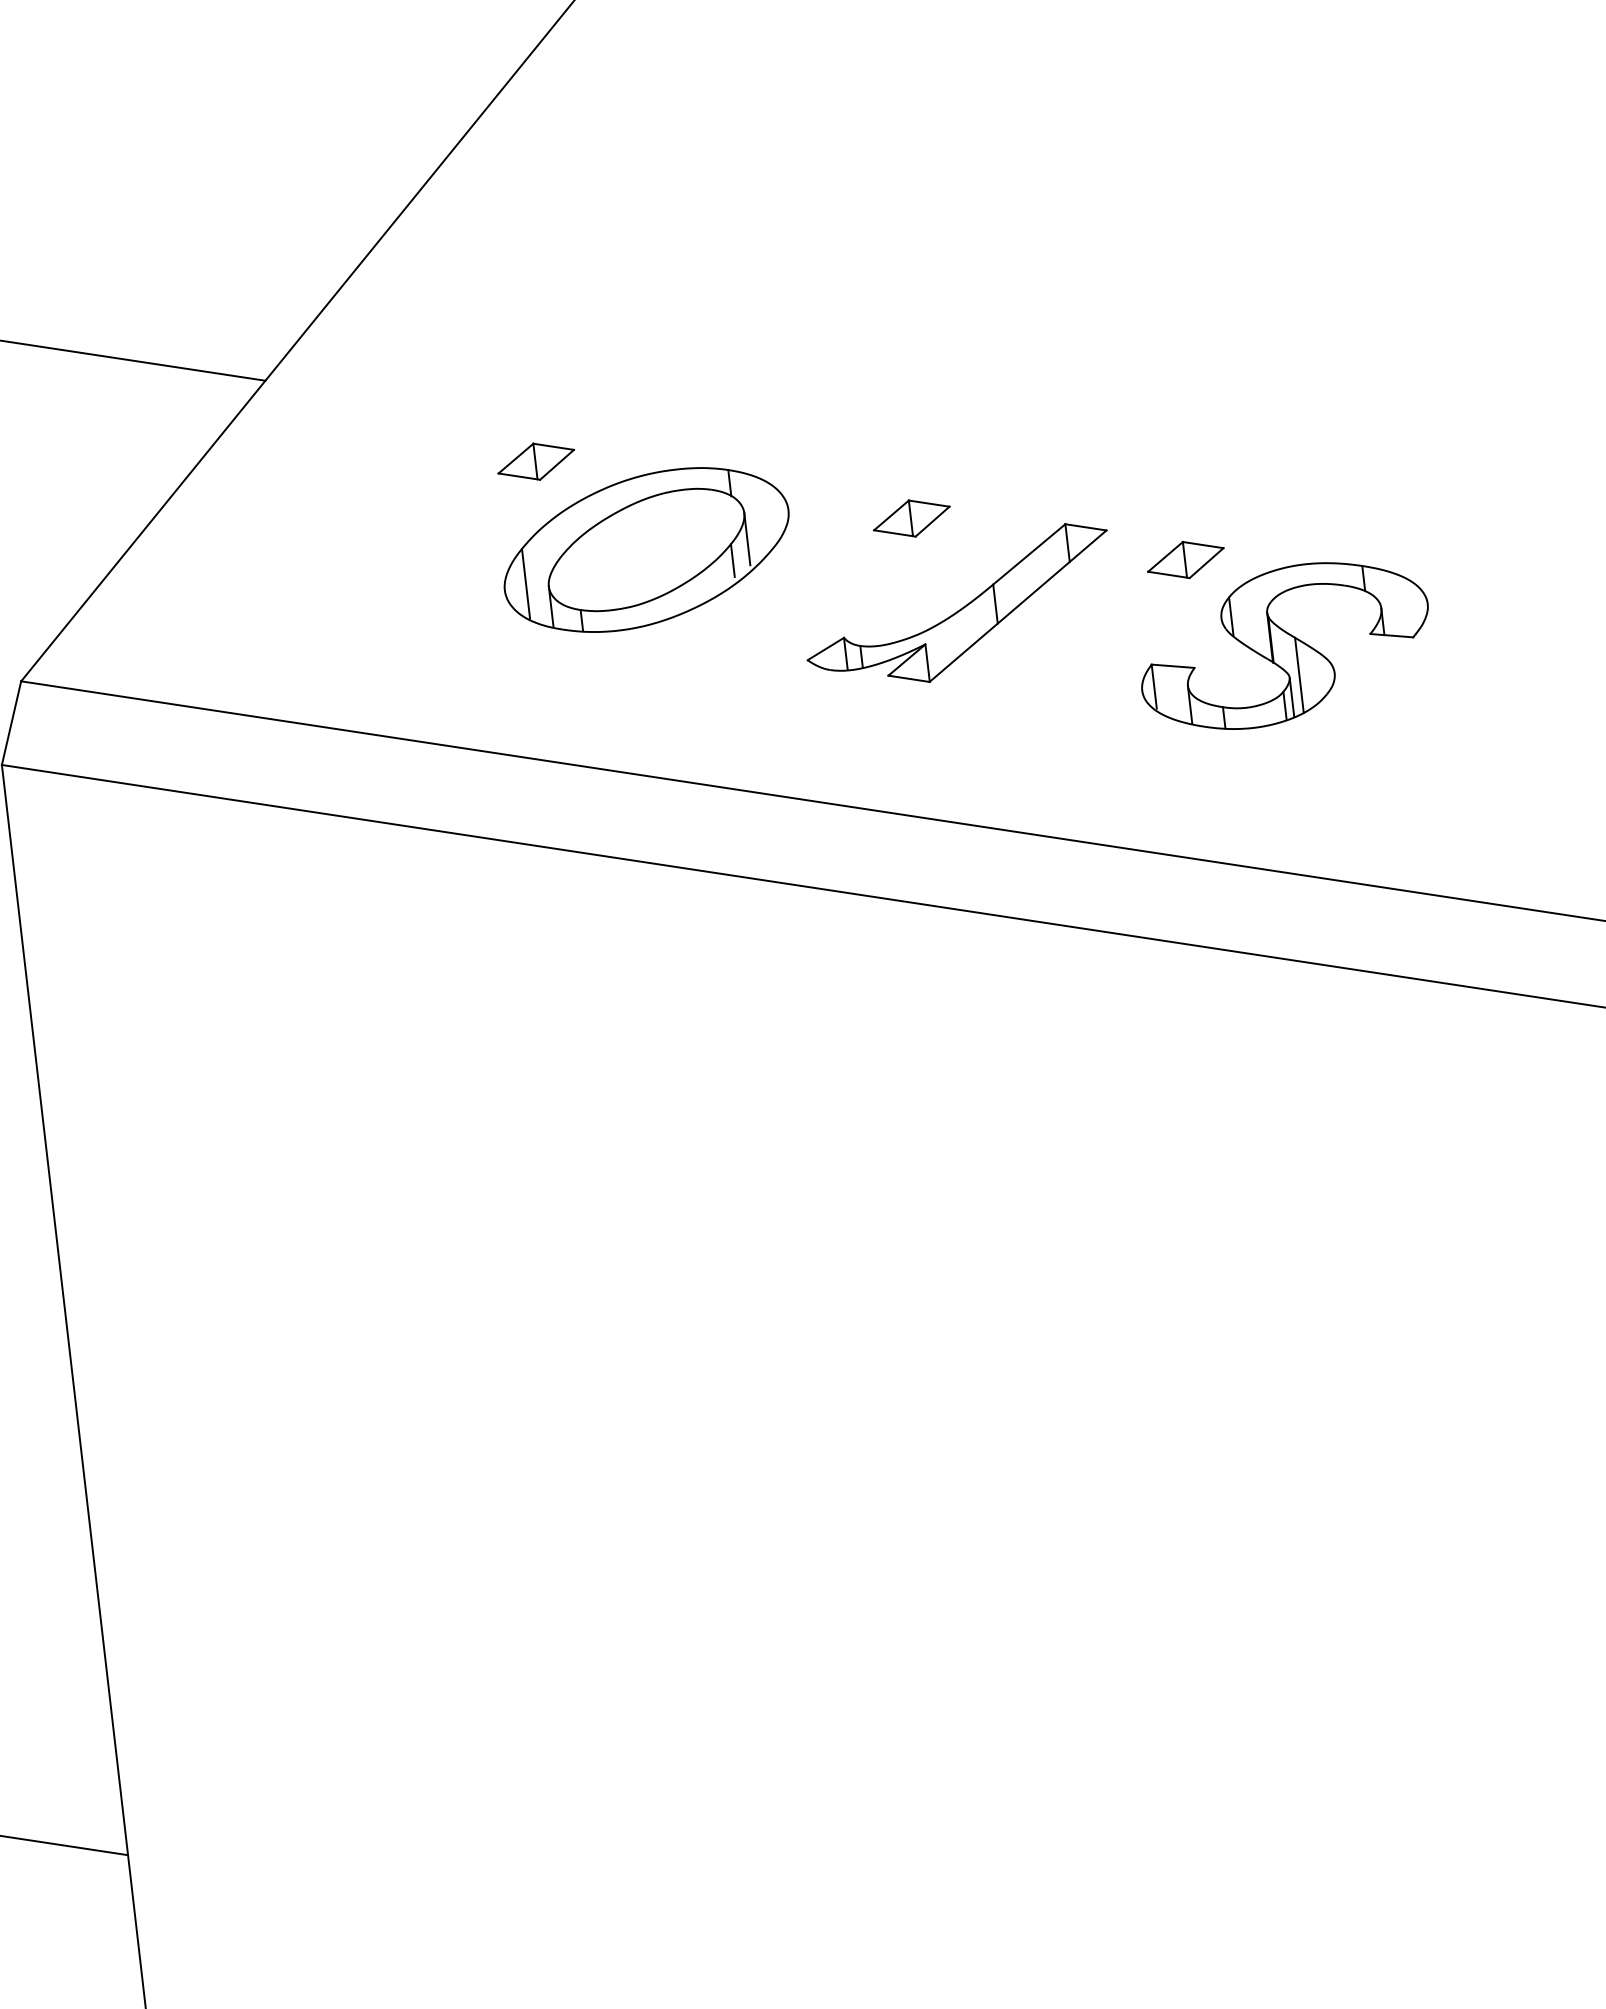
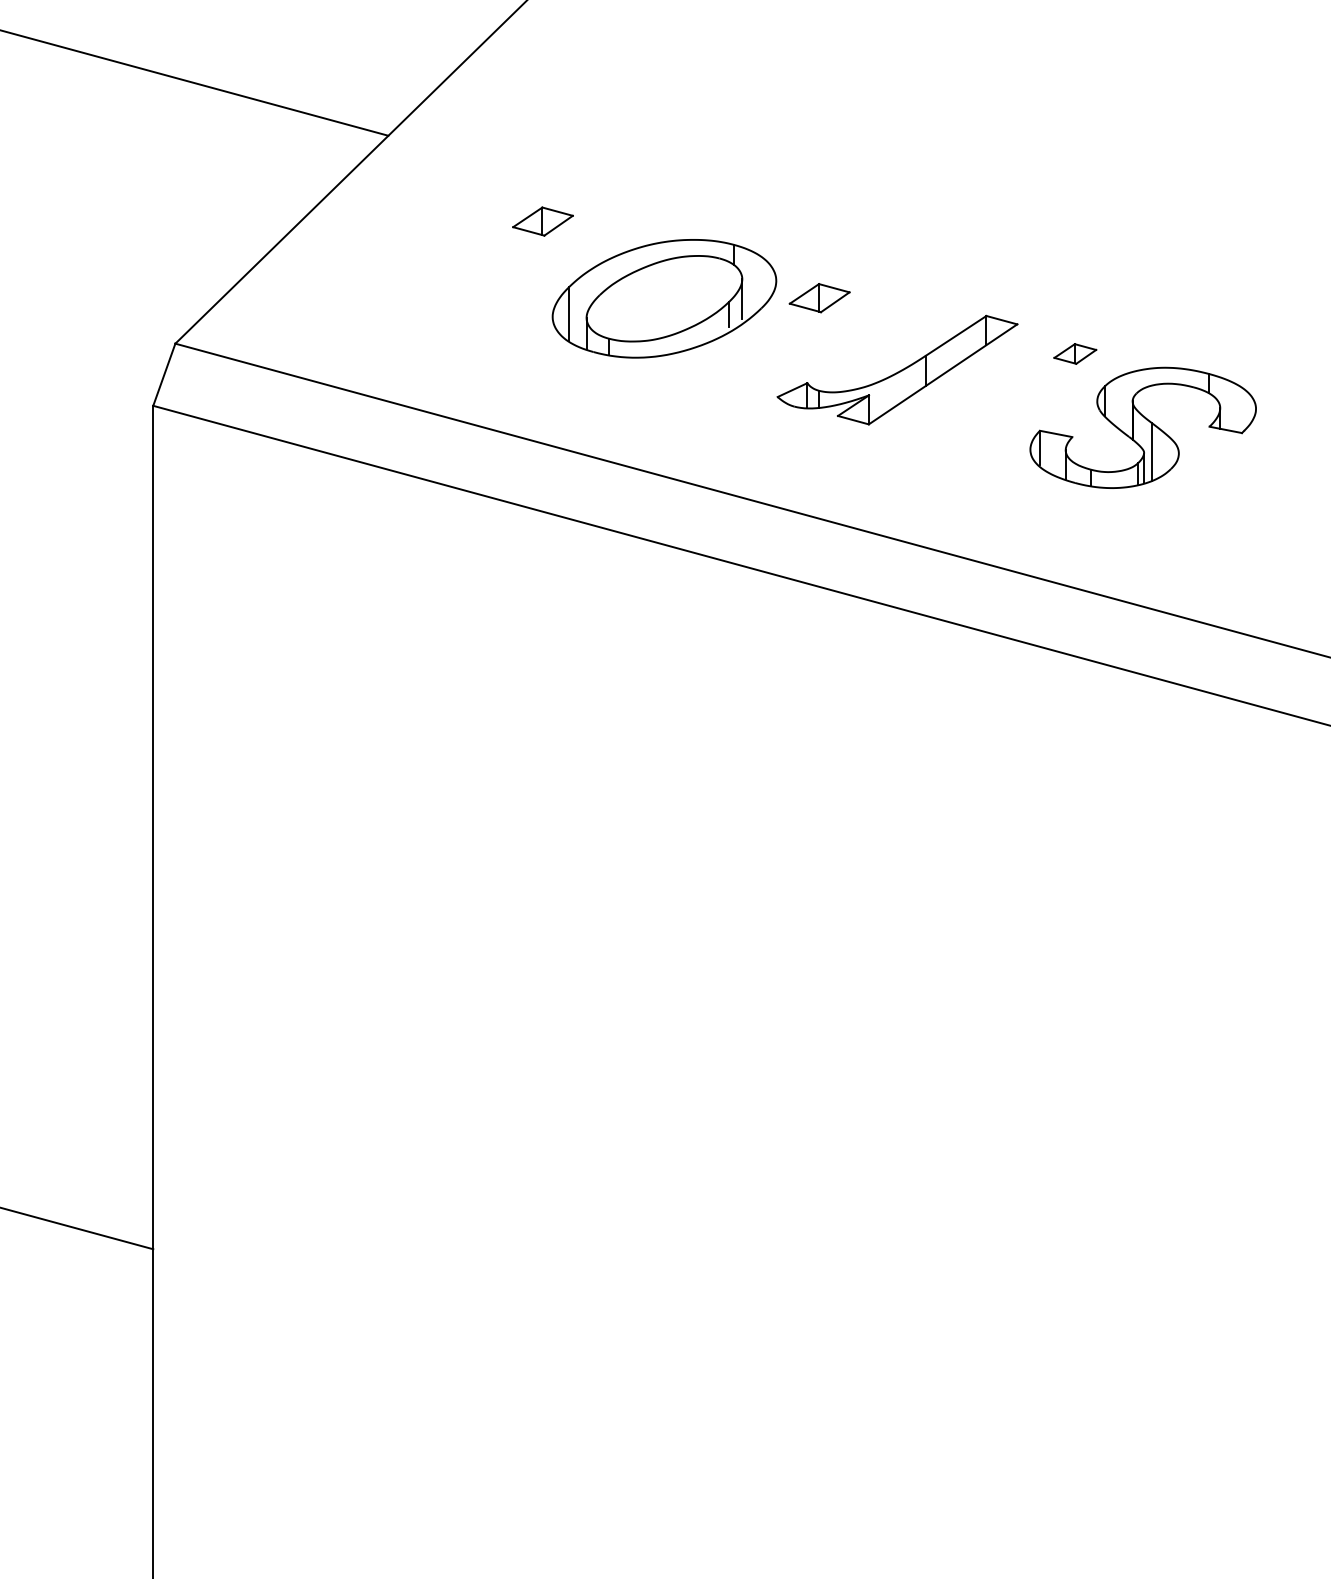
part: (535, 461) -> (542, 221), moved
part: (911, 519) -> (819, 298), moved
part: (1186, 559) -> (1075, 353), size x0.7

